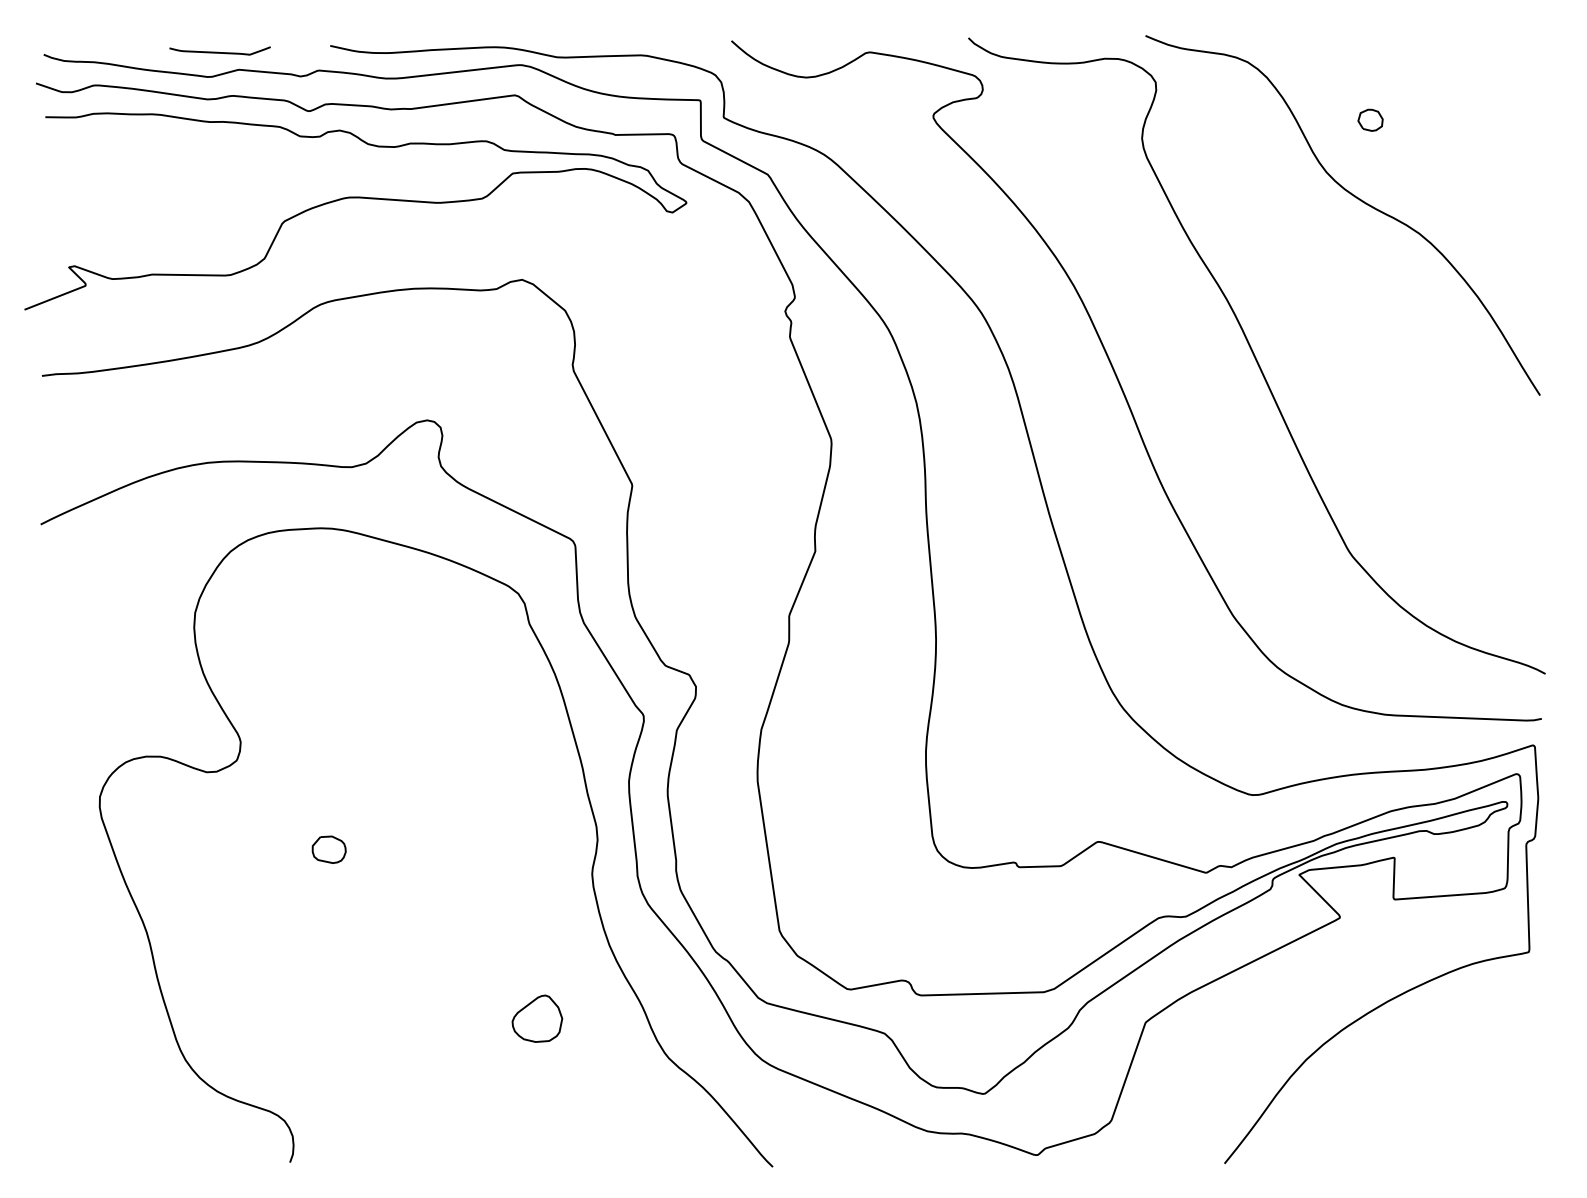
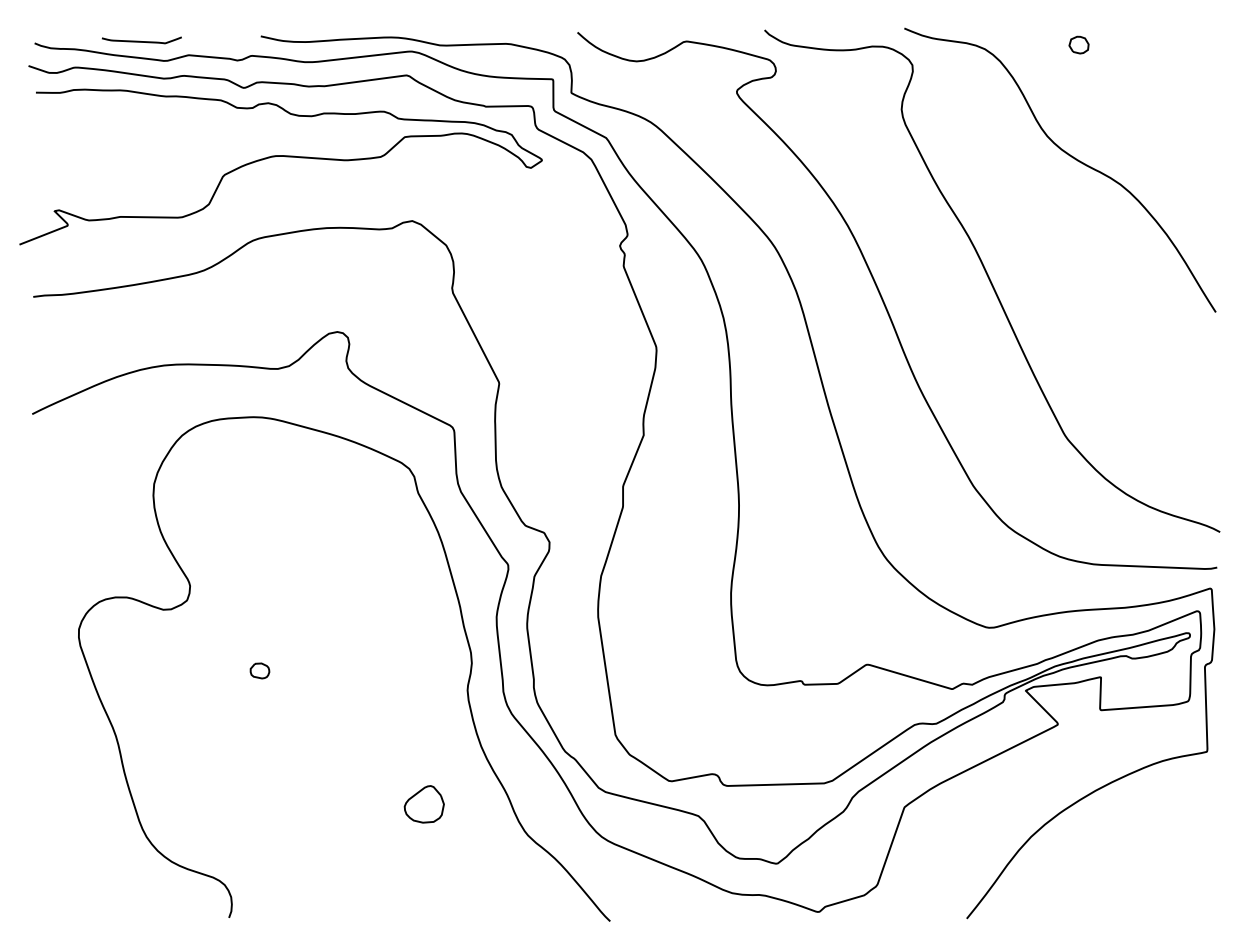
curve: (219, 52) -> (141, 41), moved
part: (1369, 119) -> (1078, 44), moved
part: (328, 849) -> (259, 670), size x0.71

